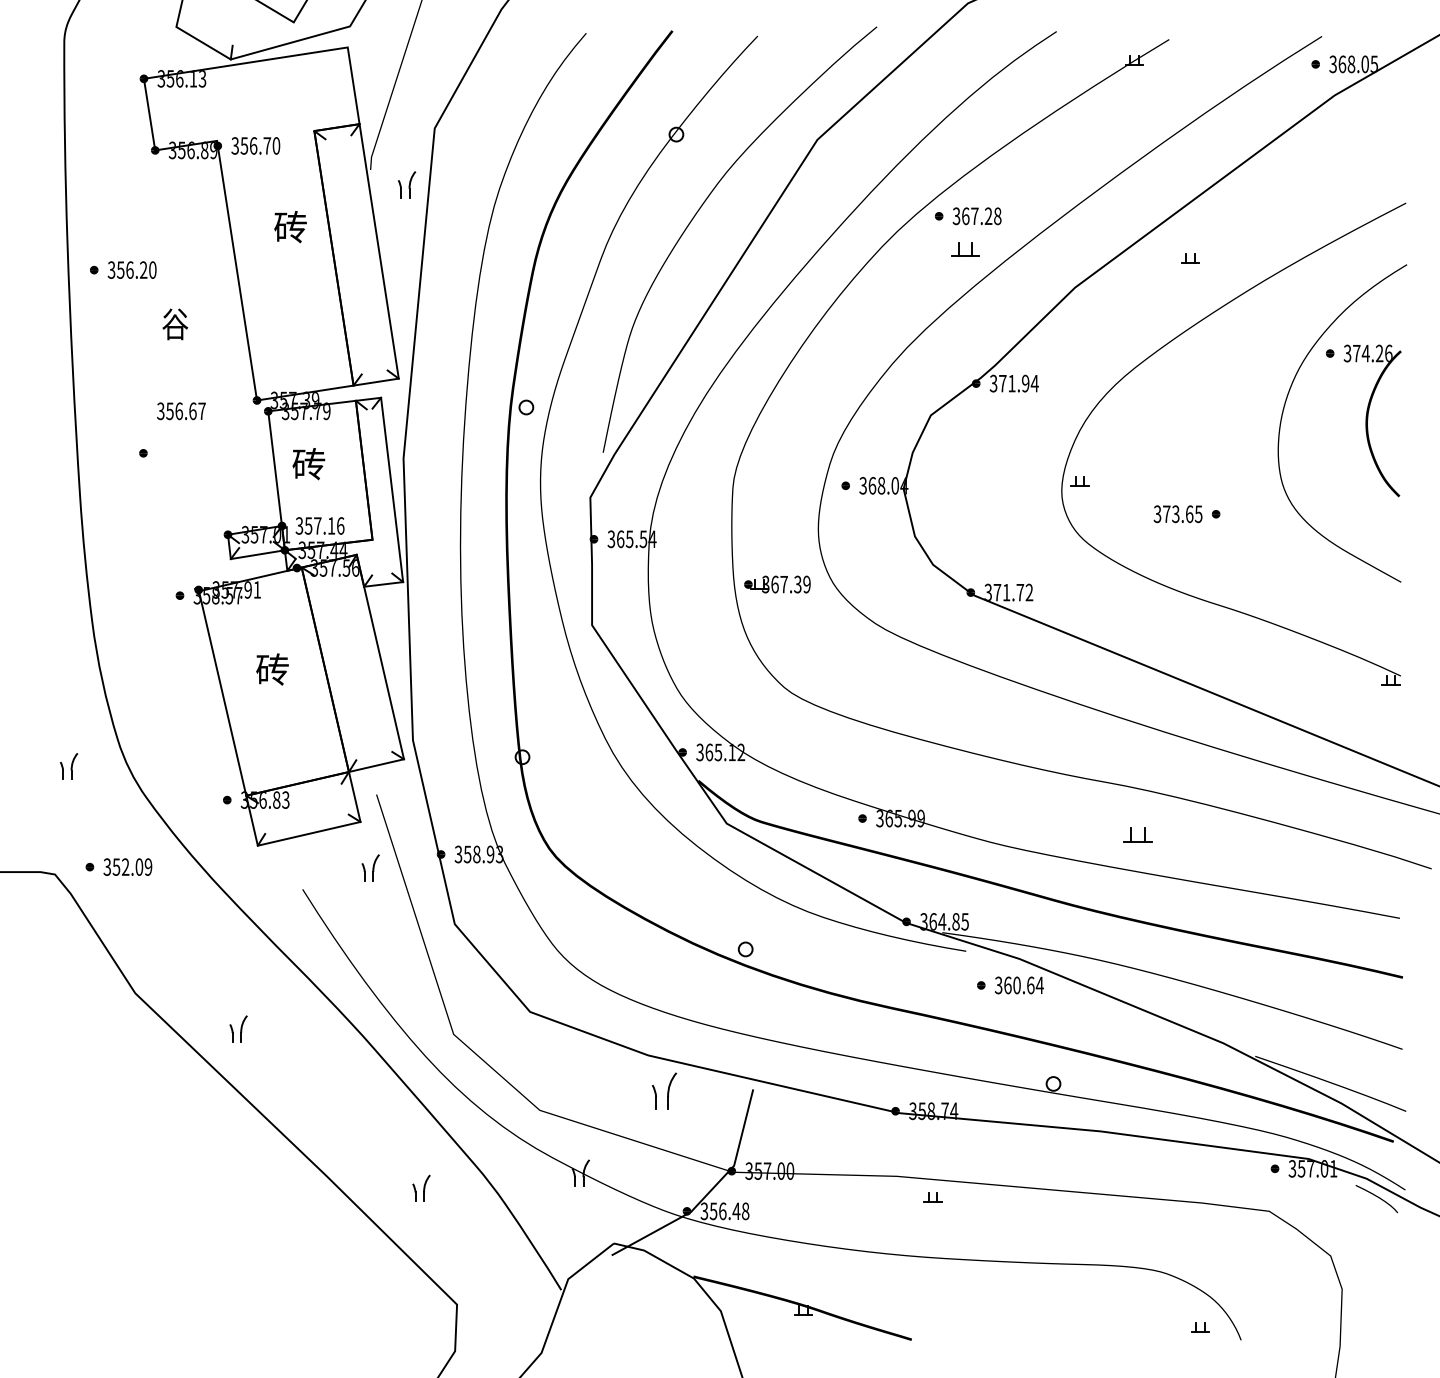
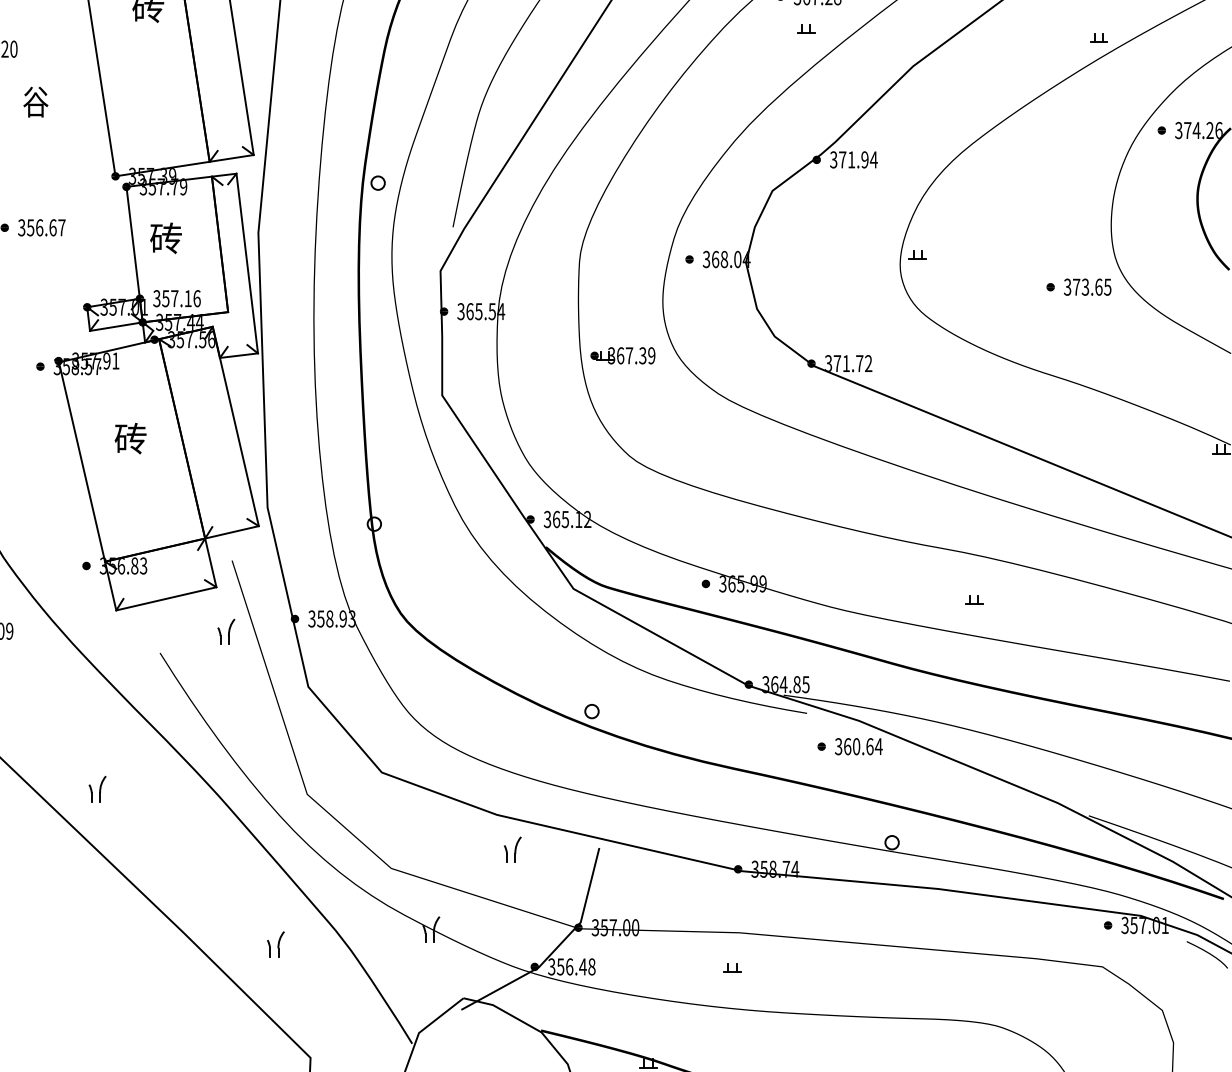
part: (965, 249) -> (806, 29), size x0.62
part: (1190, 258) -> (1098, 37), moved
text: (181, 411) -> (41, 228), moved
text: (1177, 514) -> (1087, 287), moved
part: (1137, 834) -> (974, 599), size x0.62
part: (664, 1090) -> (512, 849), size x0.71
part: (932, 1197) -> (732, 968), moved

